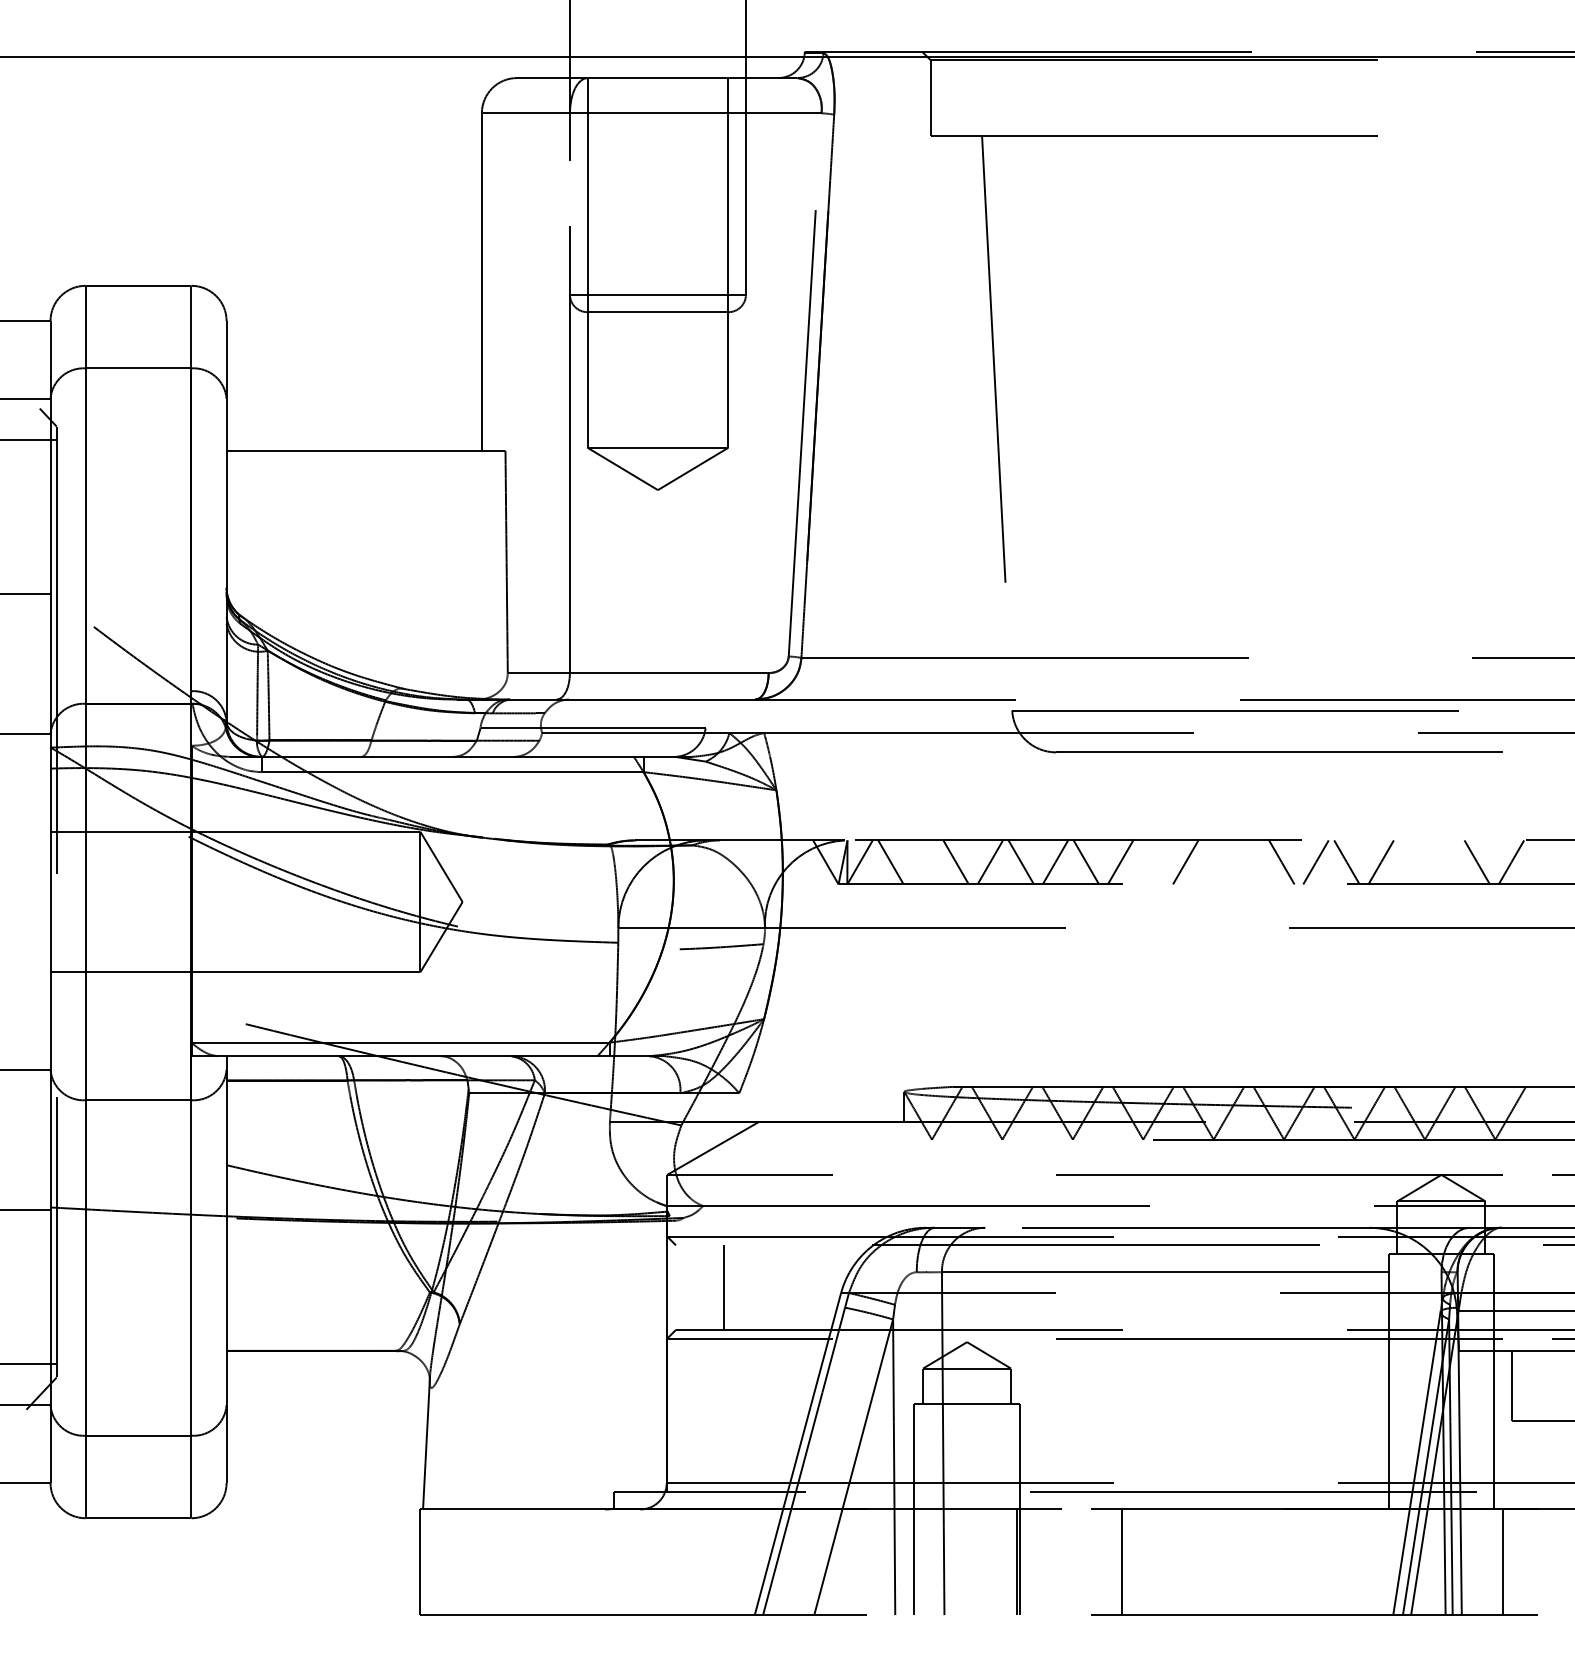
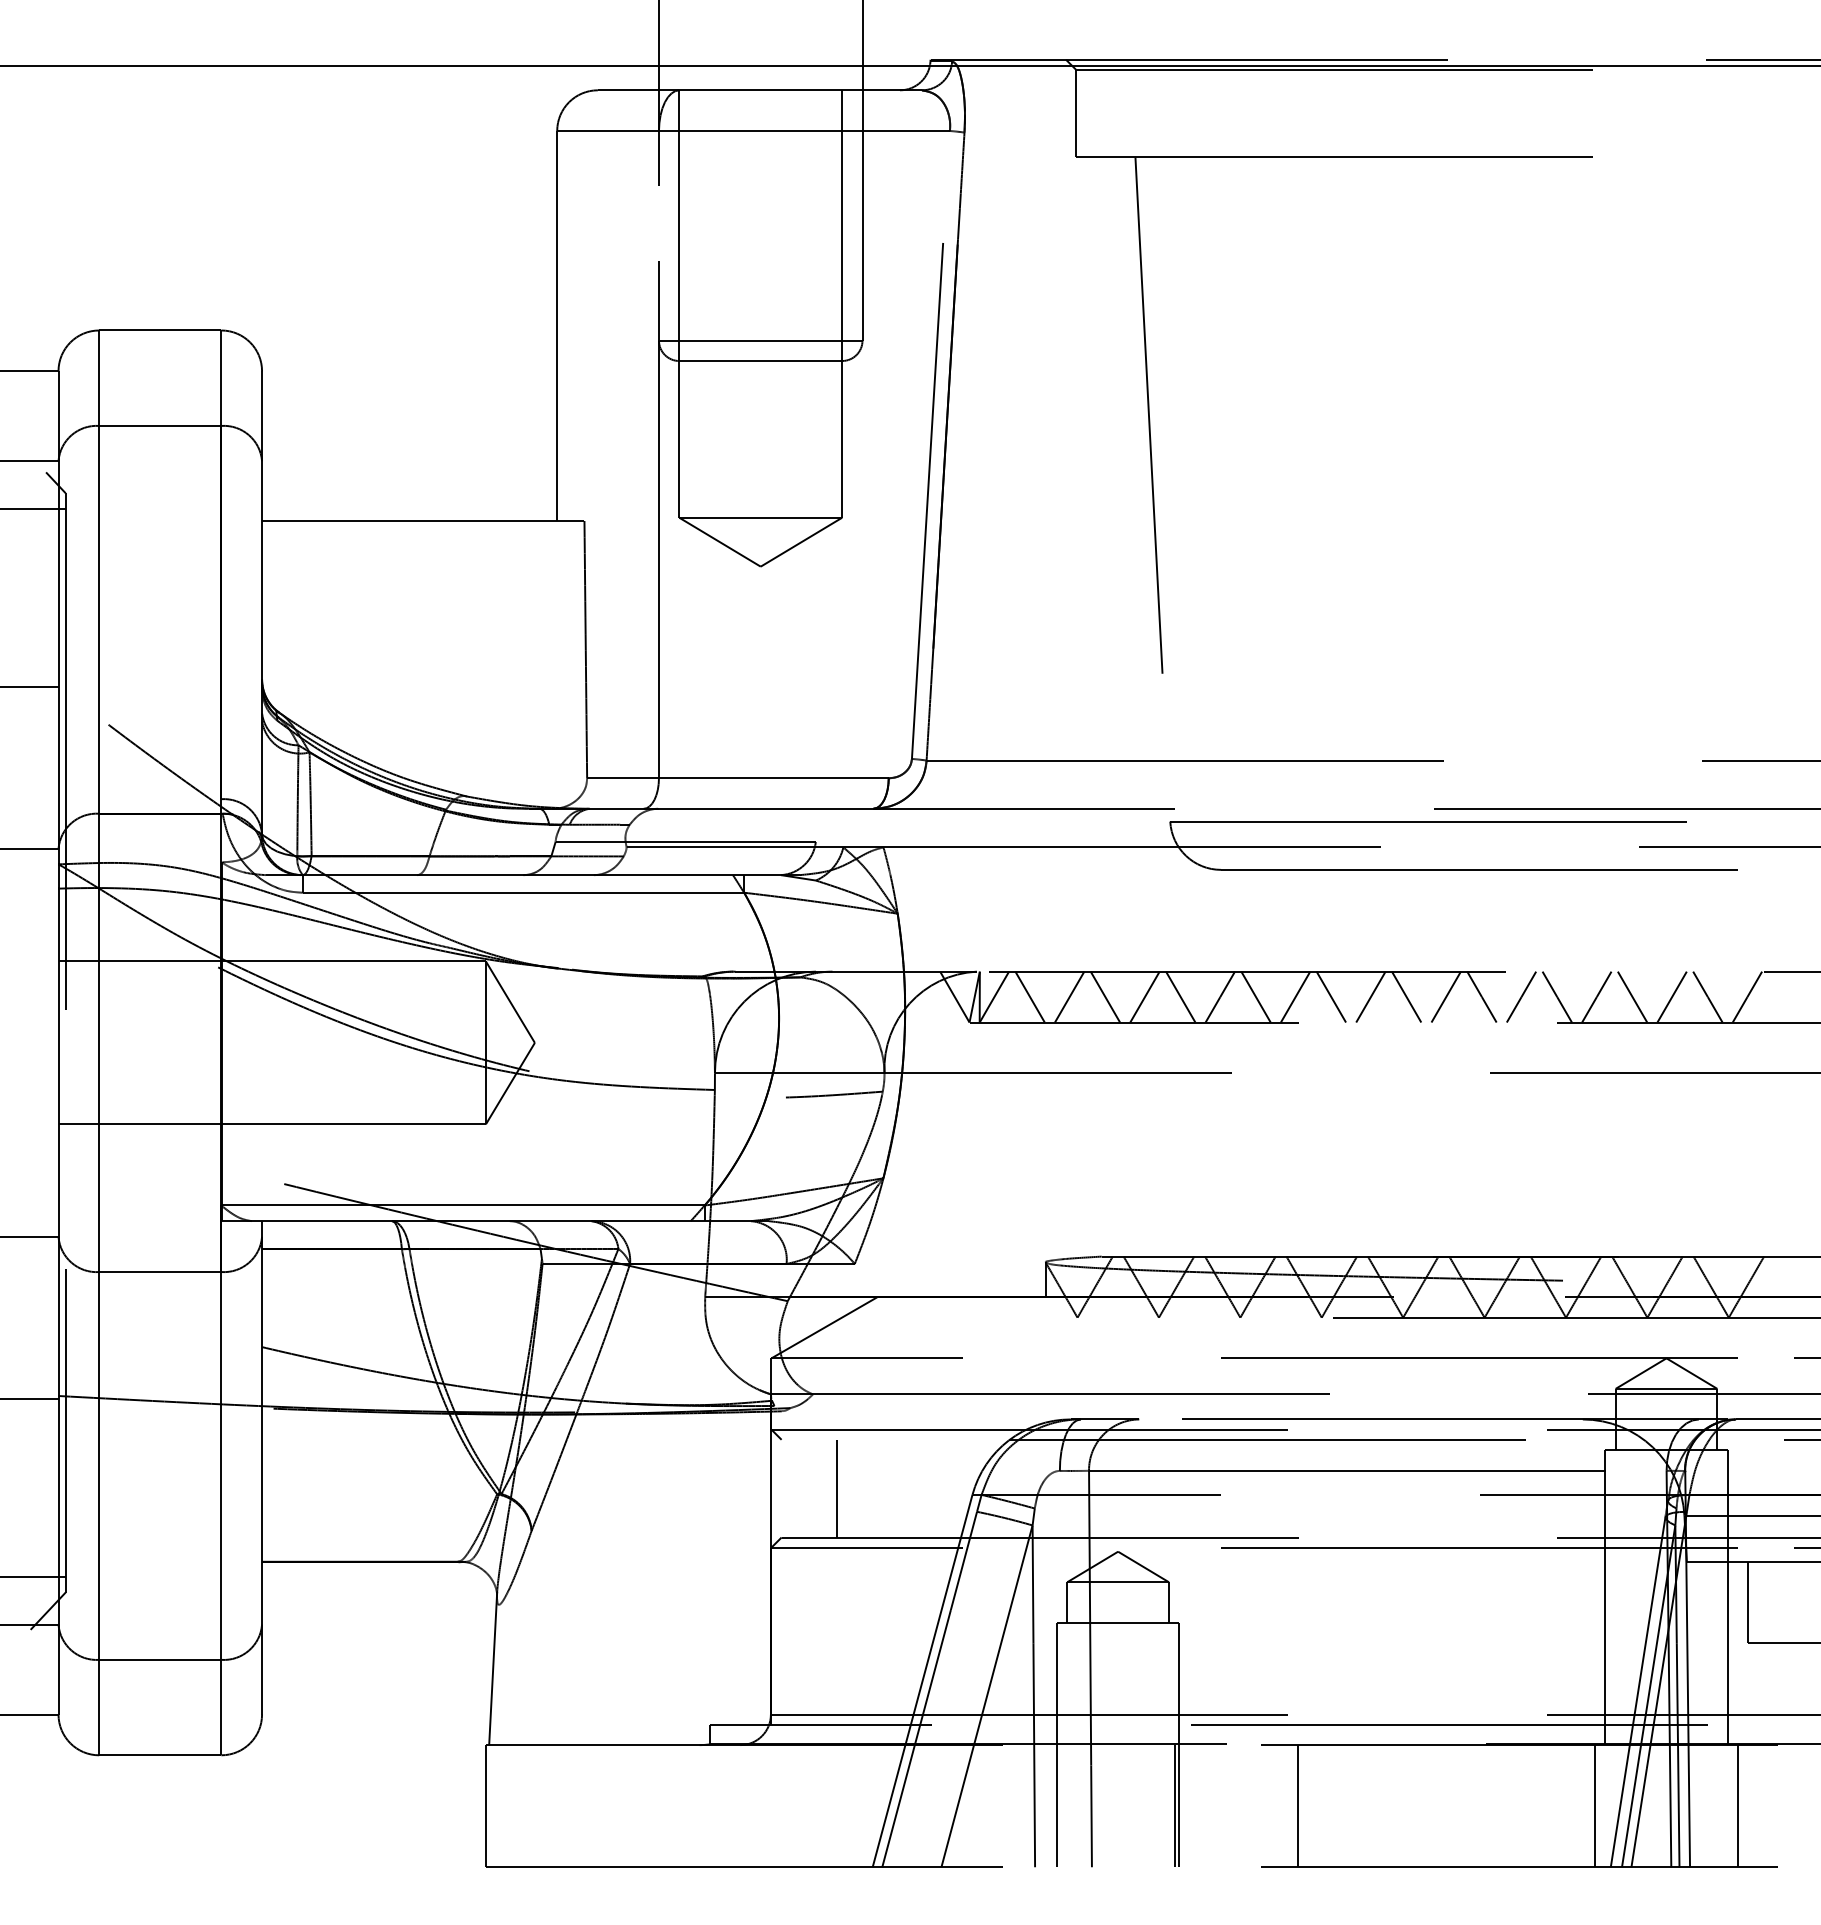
line: (925, 861) -> (1069, 996), added
line: (1151, 861) -> (1331, 996), added
line: (1216, 861) -> (1406, 996), added
line: (1250, 861) -> (1445, 996), added
line: (1412, 861) -> (1632, 996), added
line: (1445, 861) -> (1671, 996), added
line: (1380, 1562) -> (1595, 1806), added

